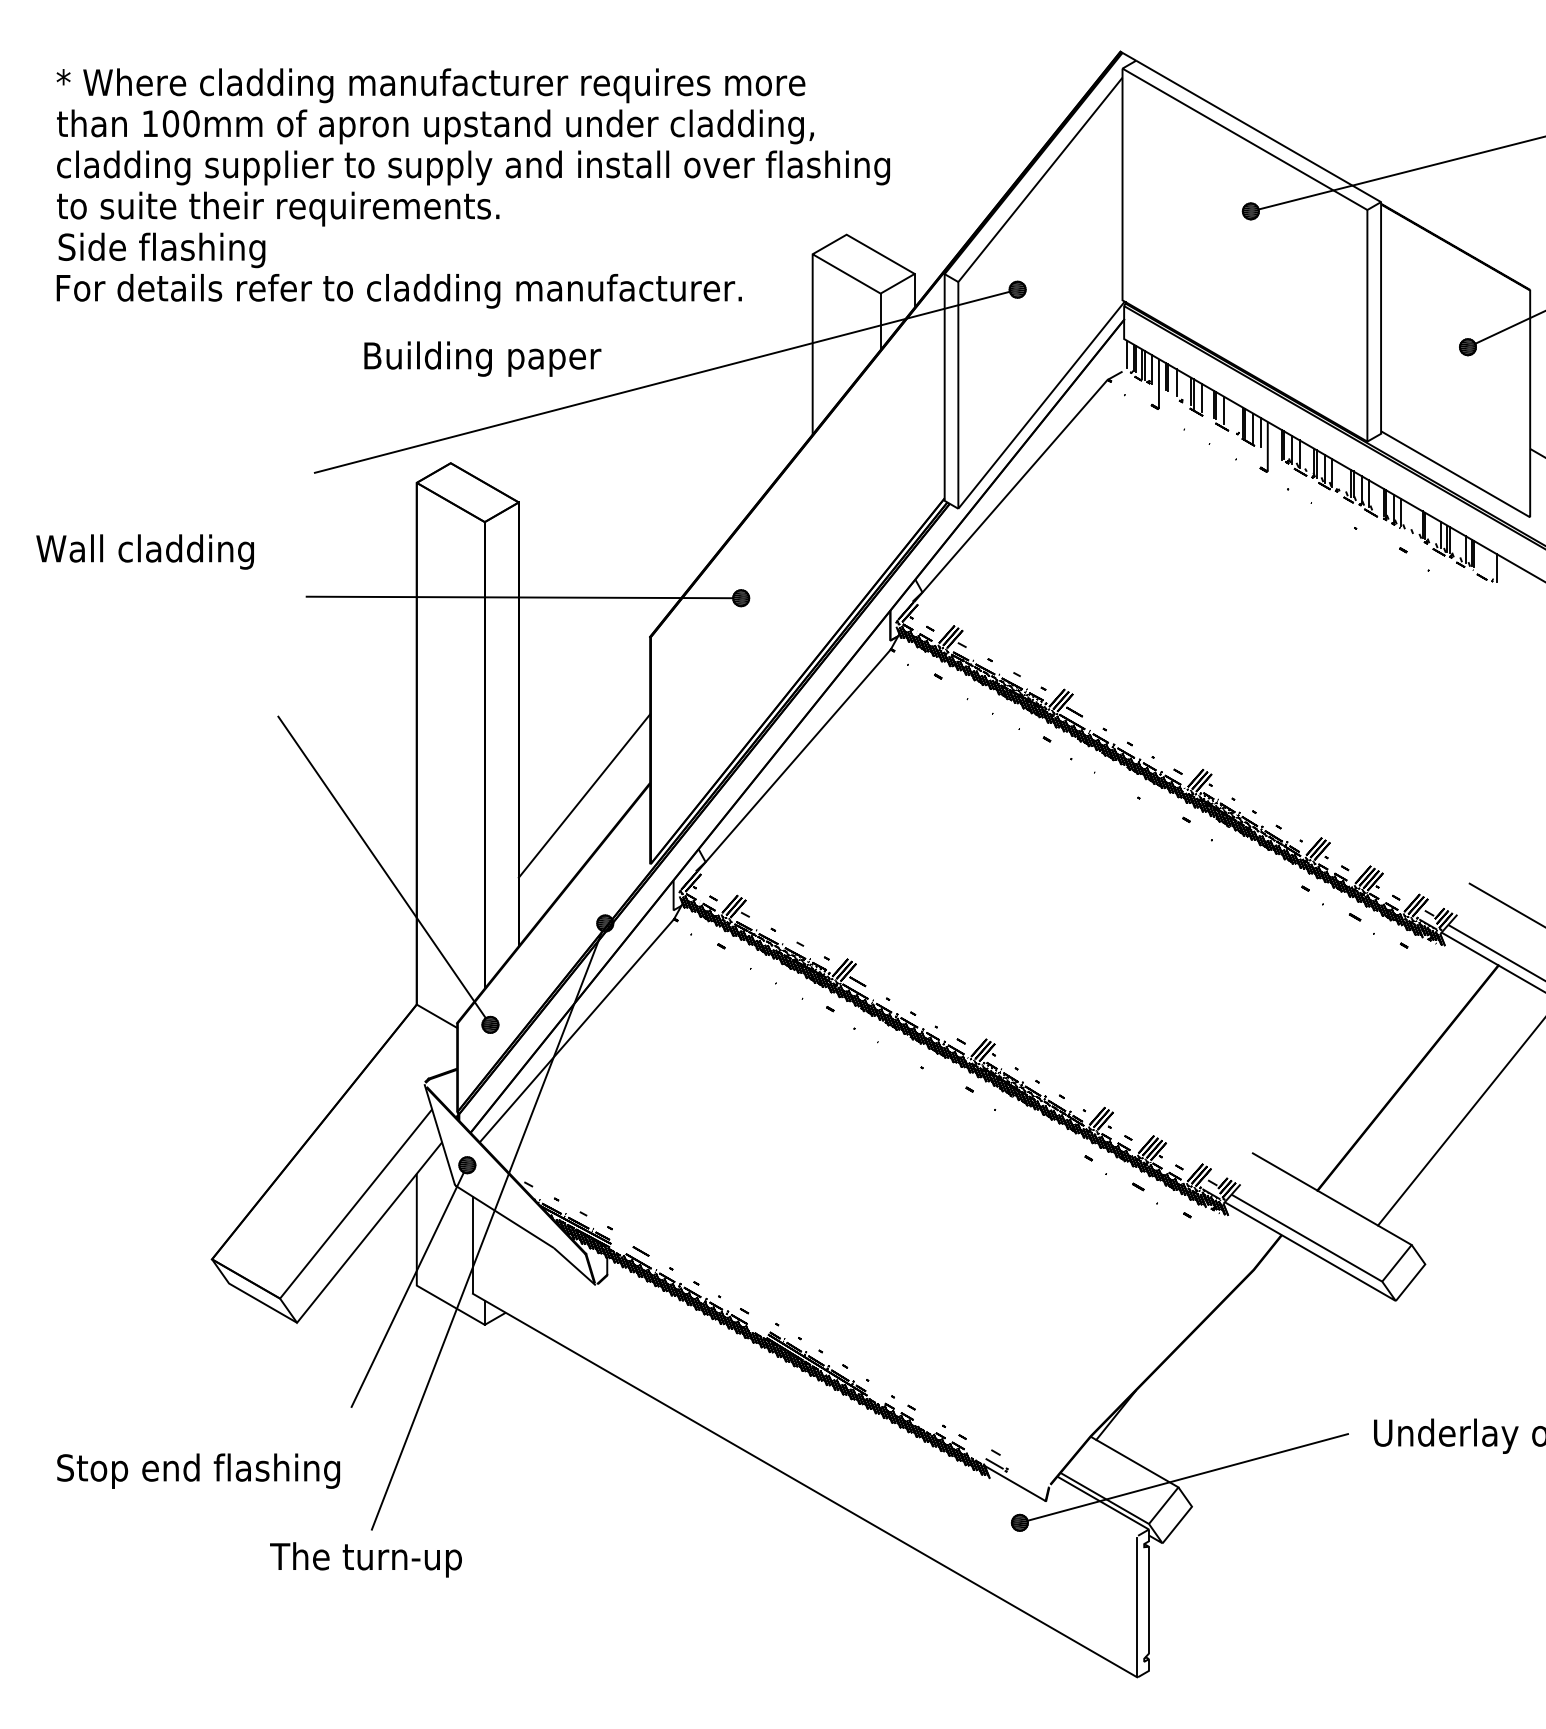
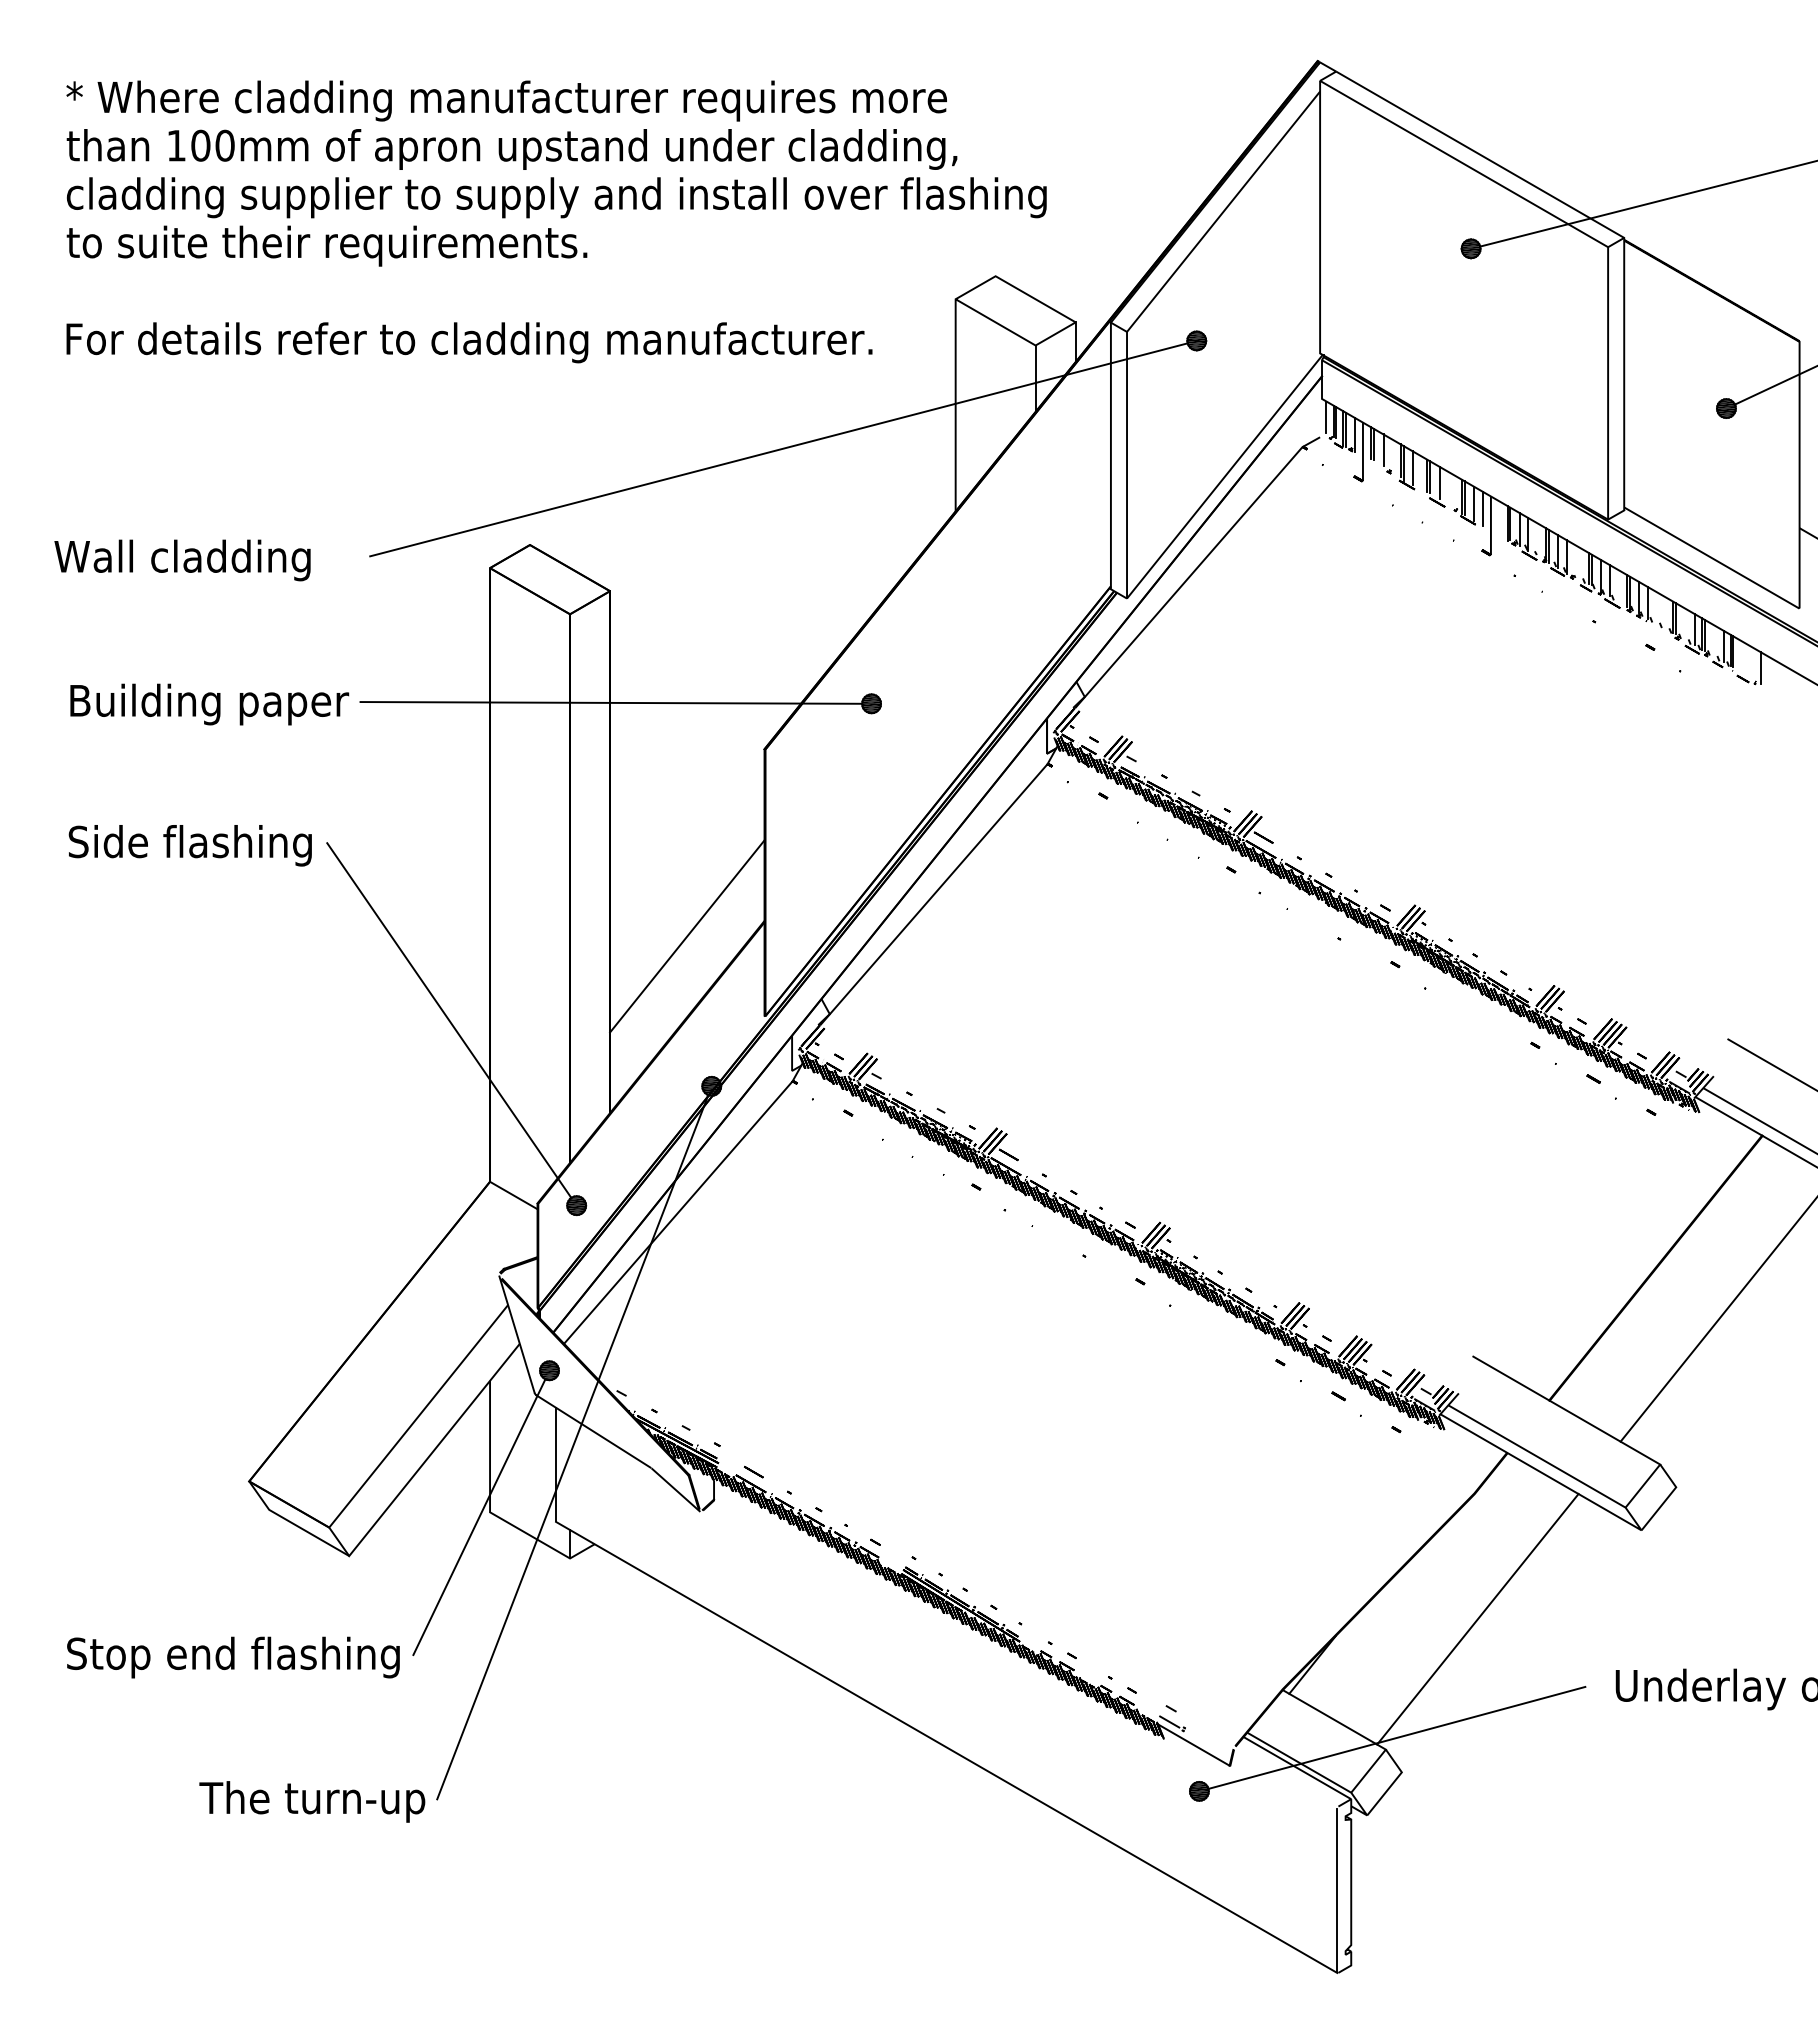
text: (161, 250) -> (189, 845), moved
text: (482, 359) -> (209, 704), moved
text: (145, 552) -> (182, 560), moved
line: (1256, 1376) -> (1477, 1619), added
text: (198, 1471) -> (233, 1657), moved
text: (366, 1559) -> (312, 1801), moved

